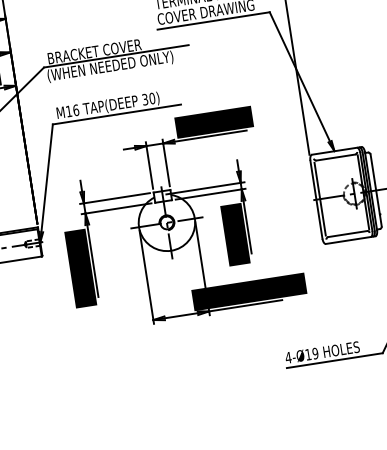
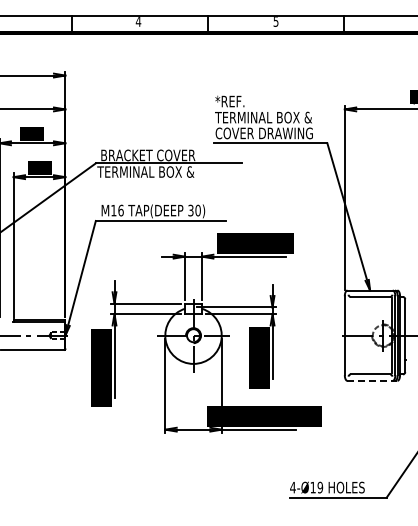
text: (110, 66) -> (161, 172), (WHEN NEEDED ONLY) -> TERMINAL BOX &
line: (320, 198) -> (348, 335), removed
line: (350, 239) -> (372, 380), solid -> dashed

